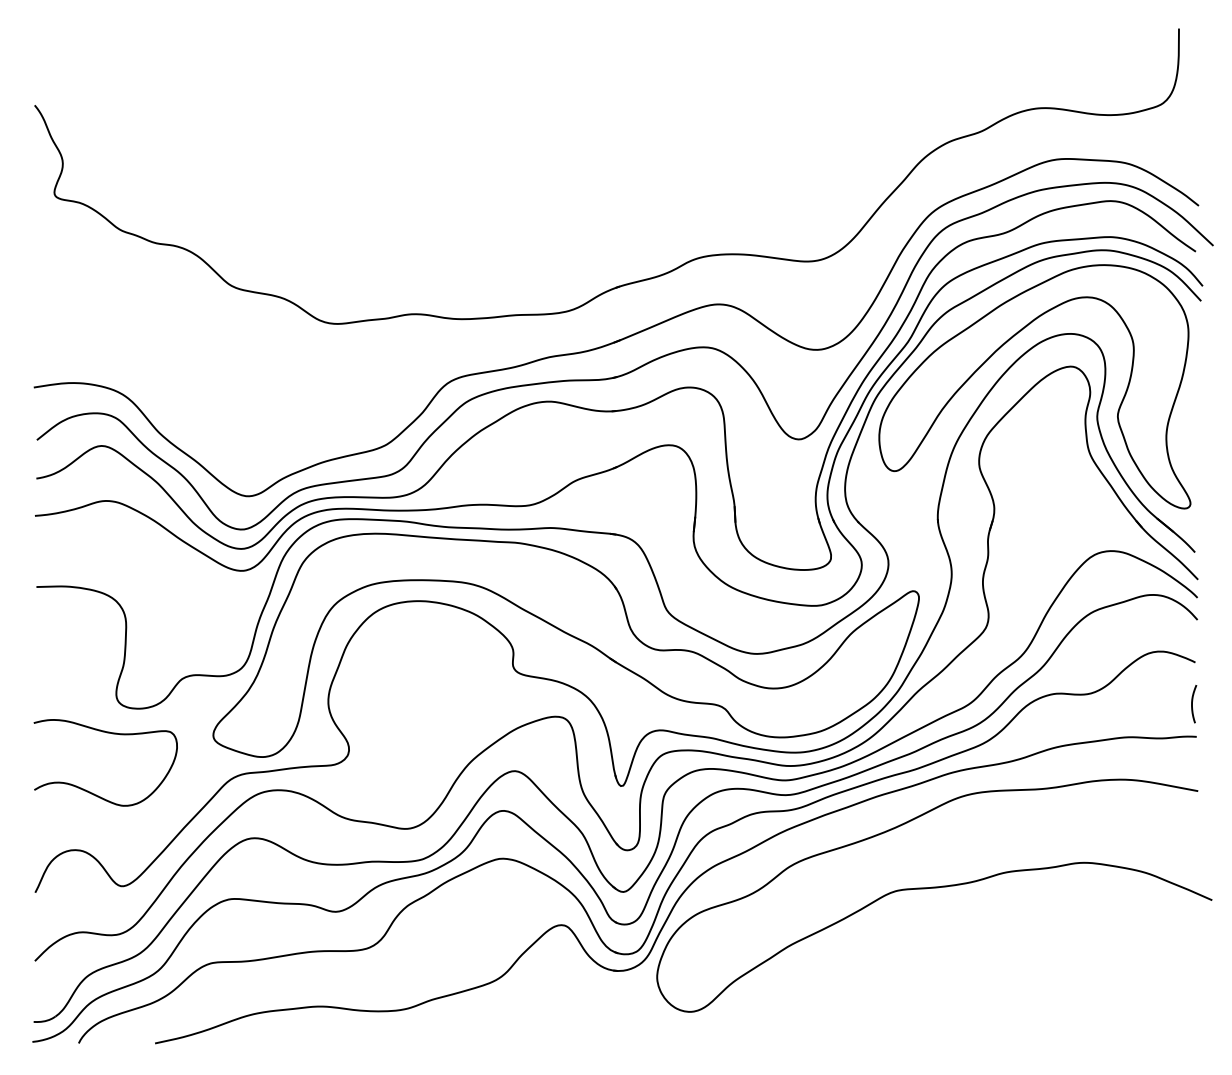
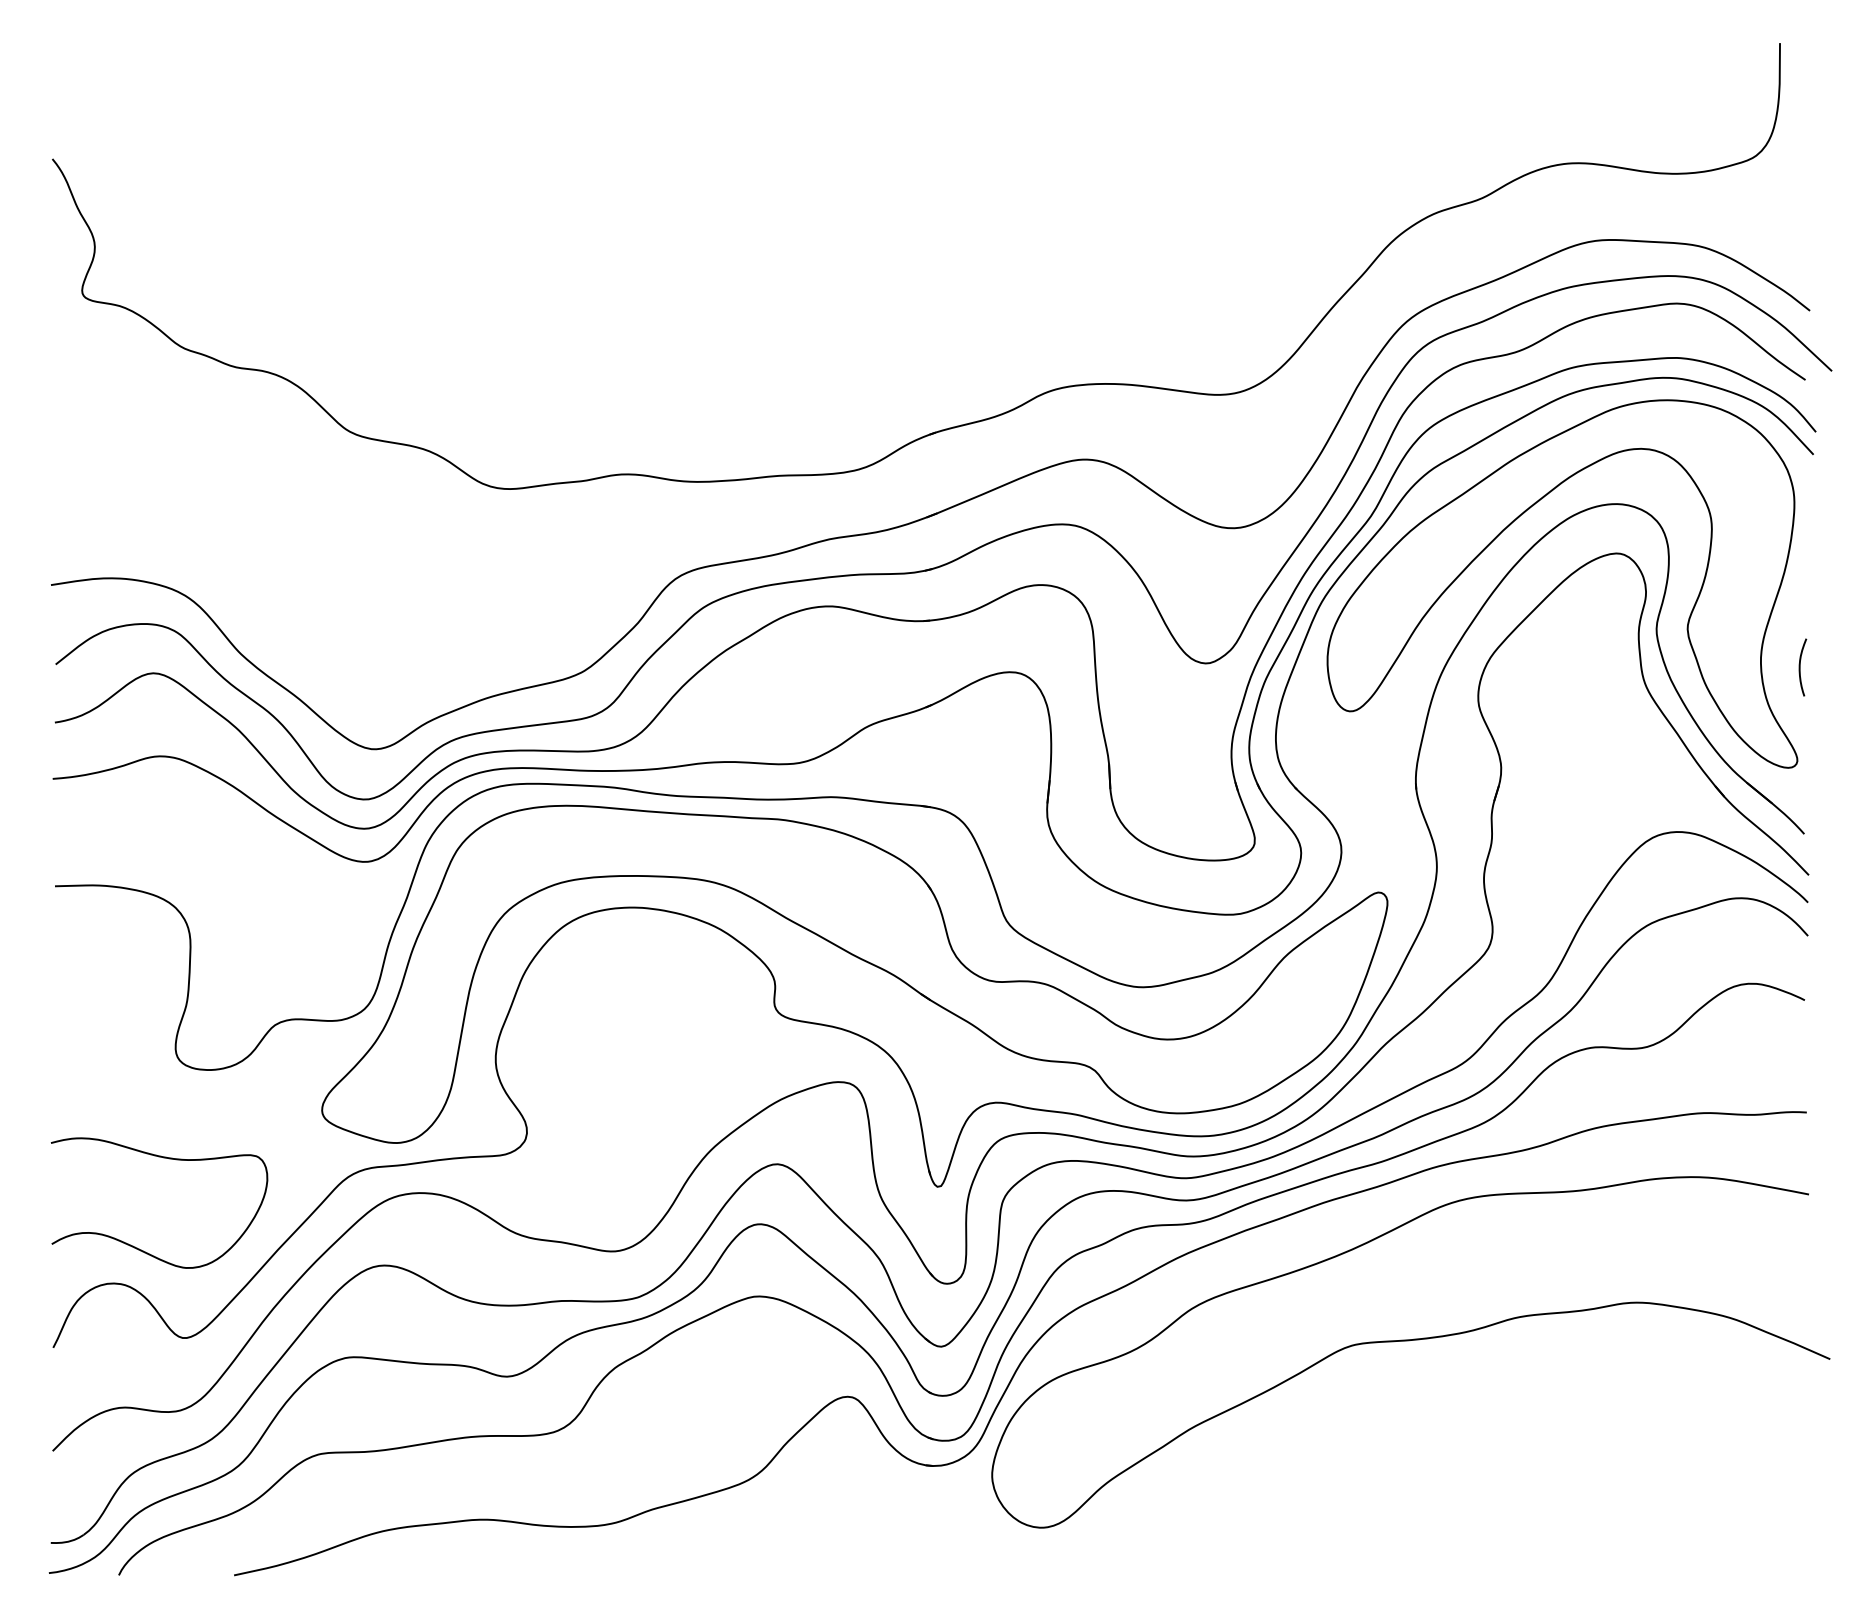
curve: (1192, 704) -> (1800, 668), moved
curve: (112, 734) -> (169, 1160), moved

